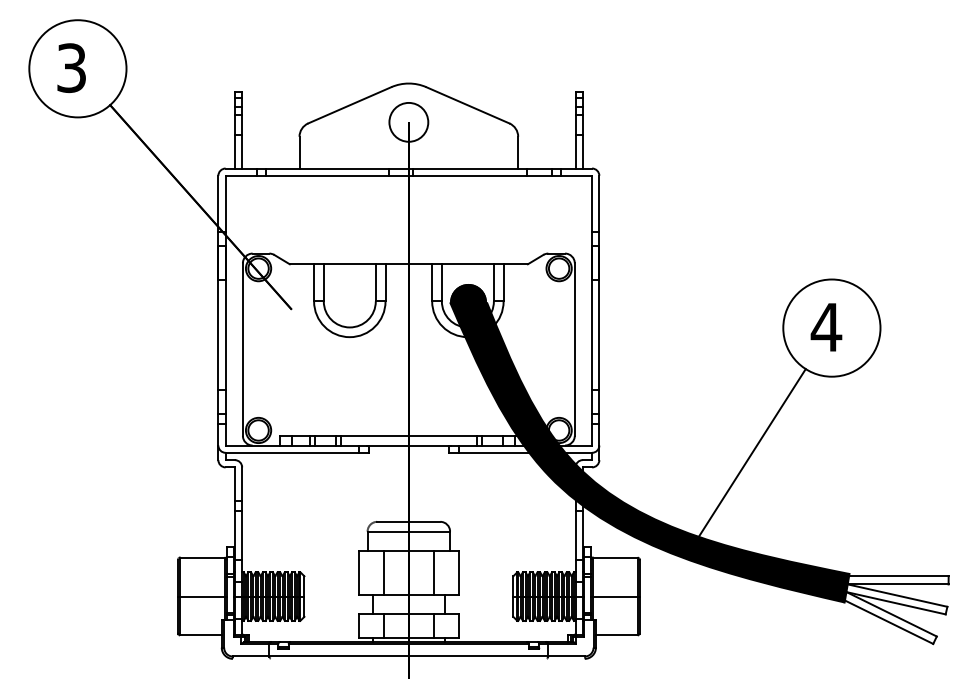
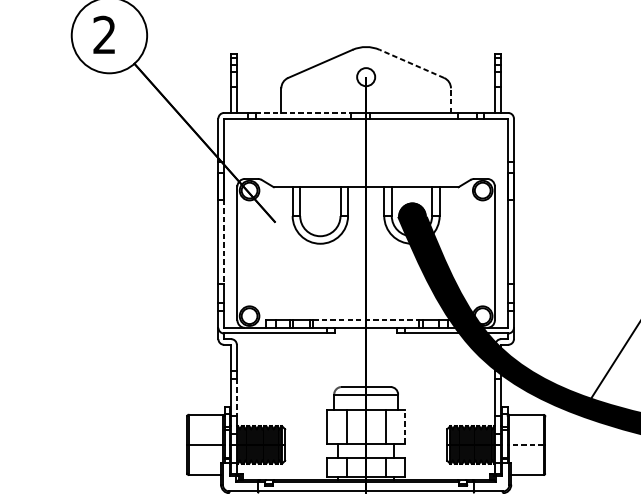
text: (71, 68) -> (104, 35), 3 -> 2
line: (467, 105) -> (411, 64), solid -> dashed
circle: (408, 121) -> (365, 76), size x0.6
line: (518, 152) -> (451, 100), solid -> dashed
line: (328, 168) -> (303, 112), solid -> dashed
line: (225, 334) -> (223, 241), solid -> dashed
line: (409, 435) -> (366, 320), solid -> dashed
line: (242, 535) -> (237, 397), solid -> dashed
line: (458, 572) -> (404, 426), solid -> dashed
line: (614, 596) -> (525, 444), solid -> dashed

